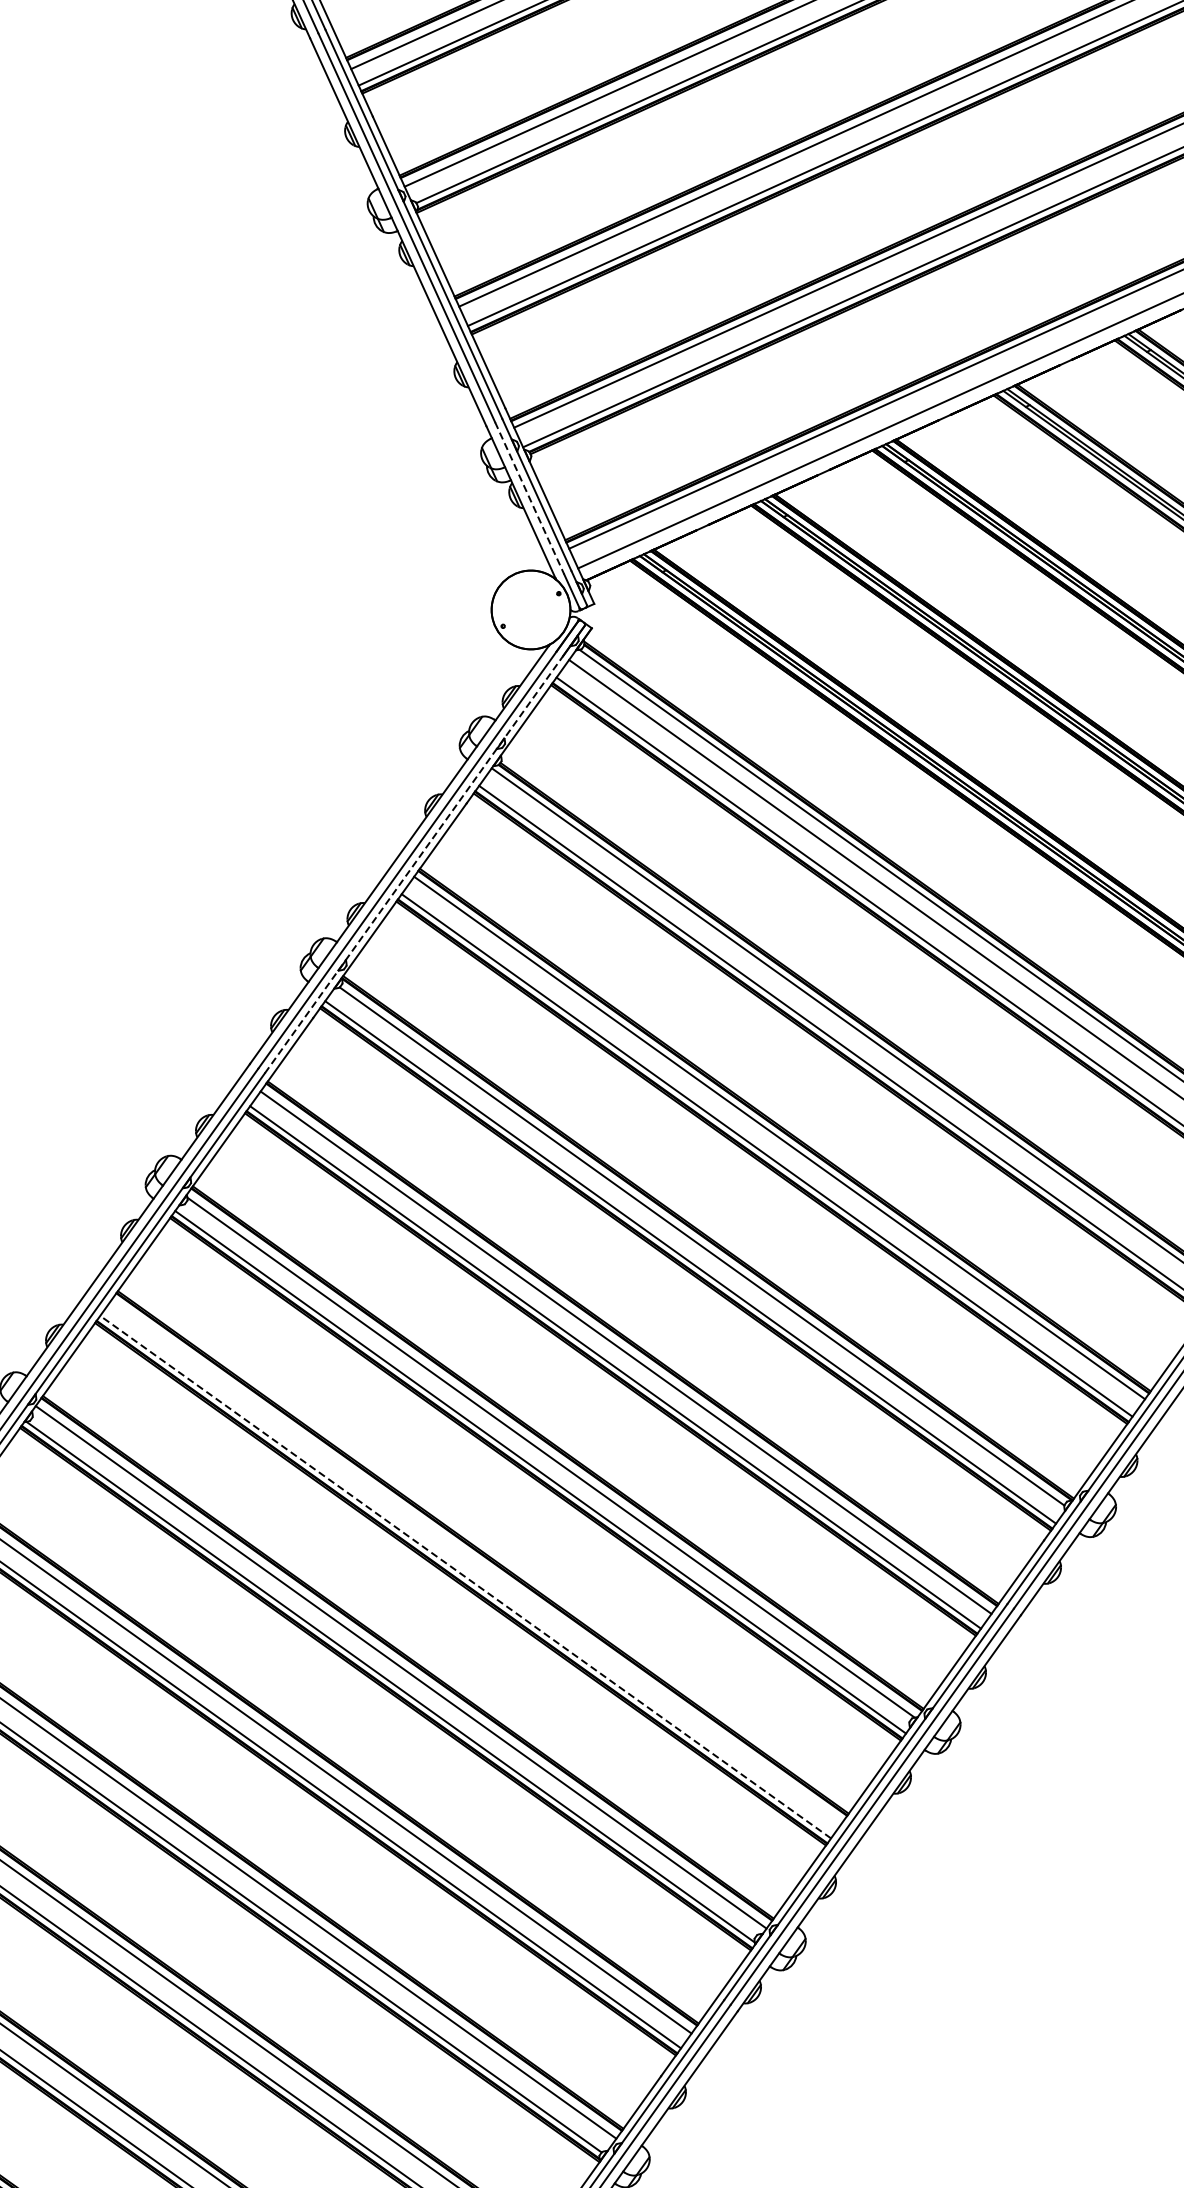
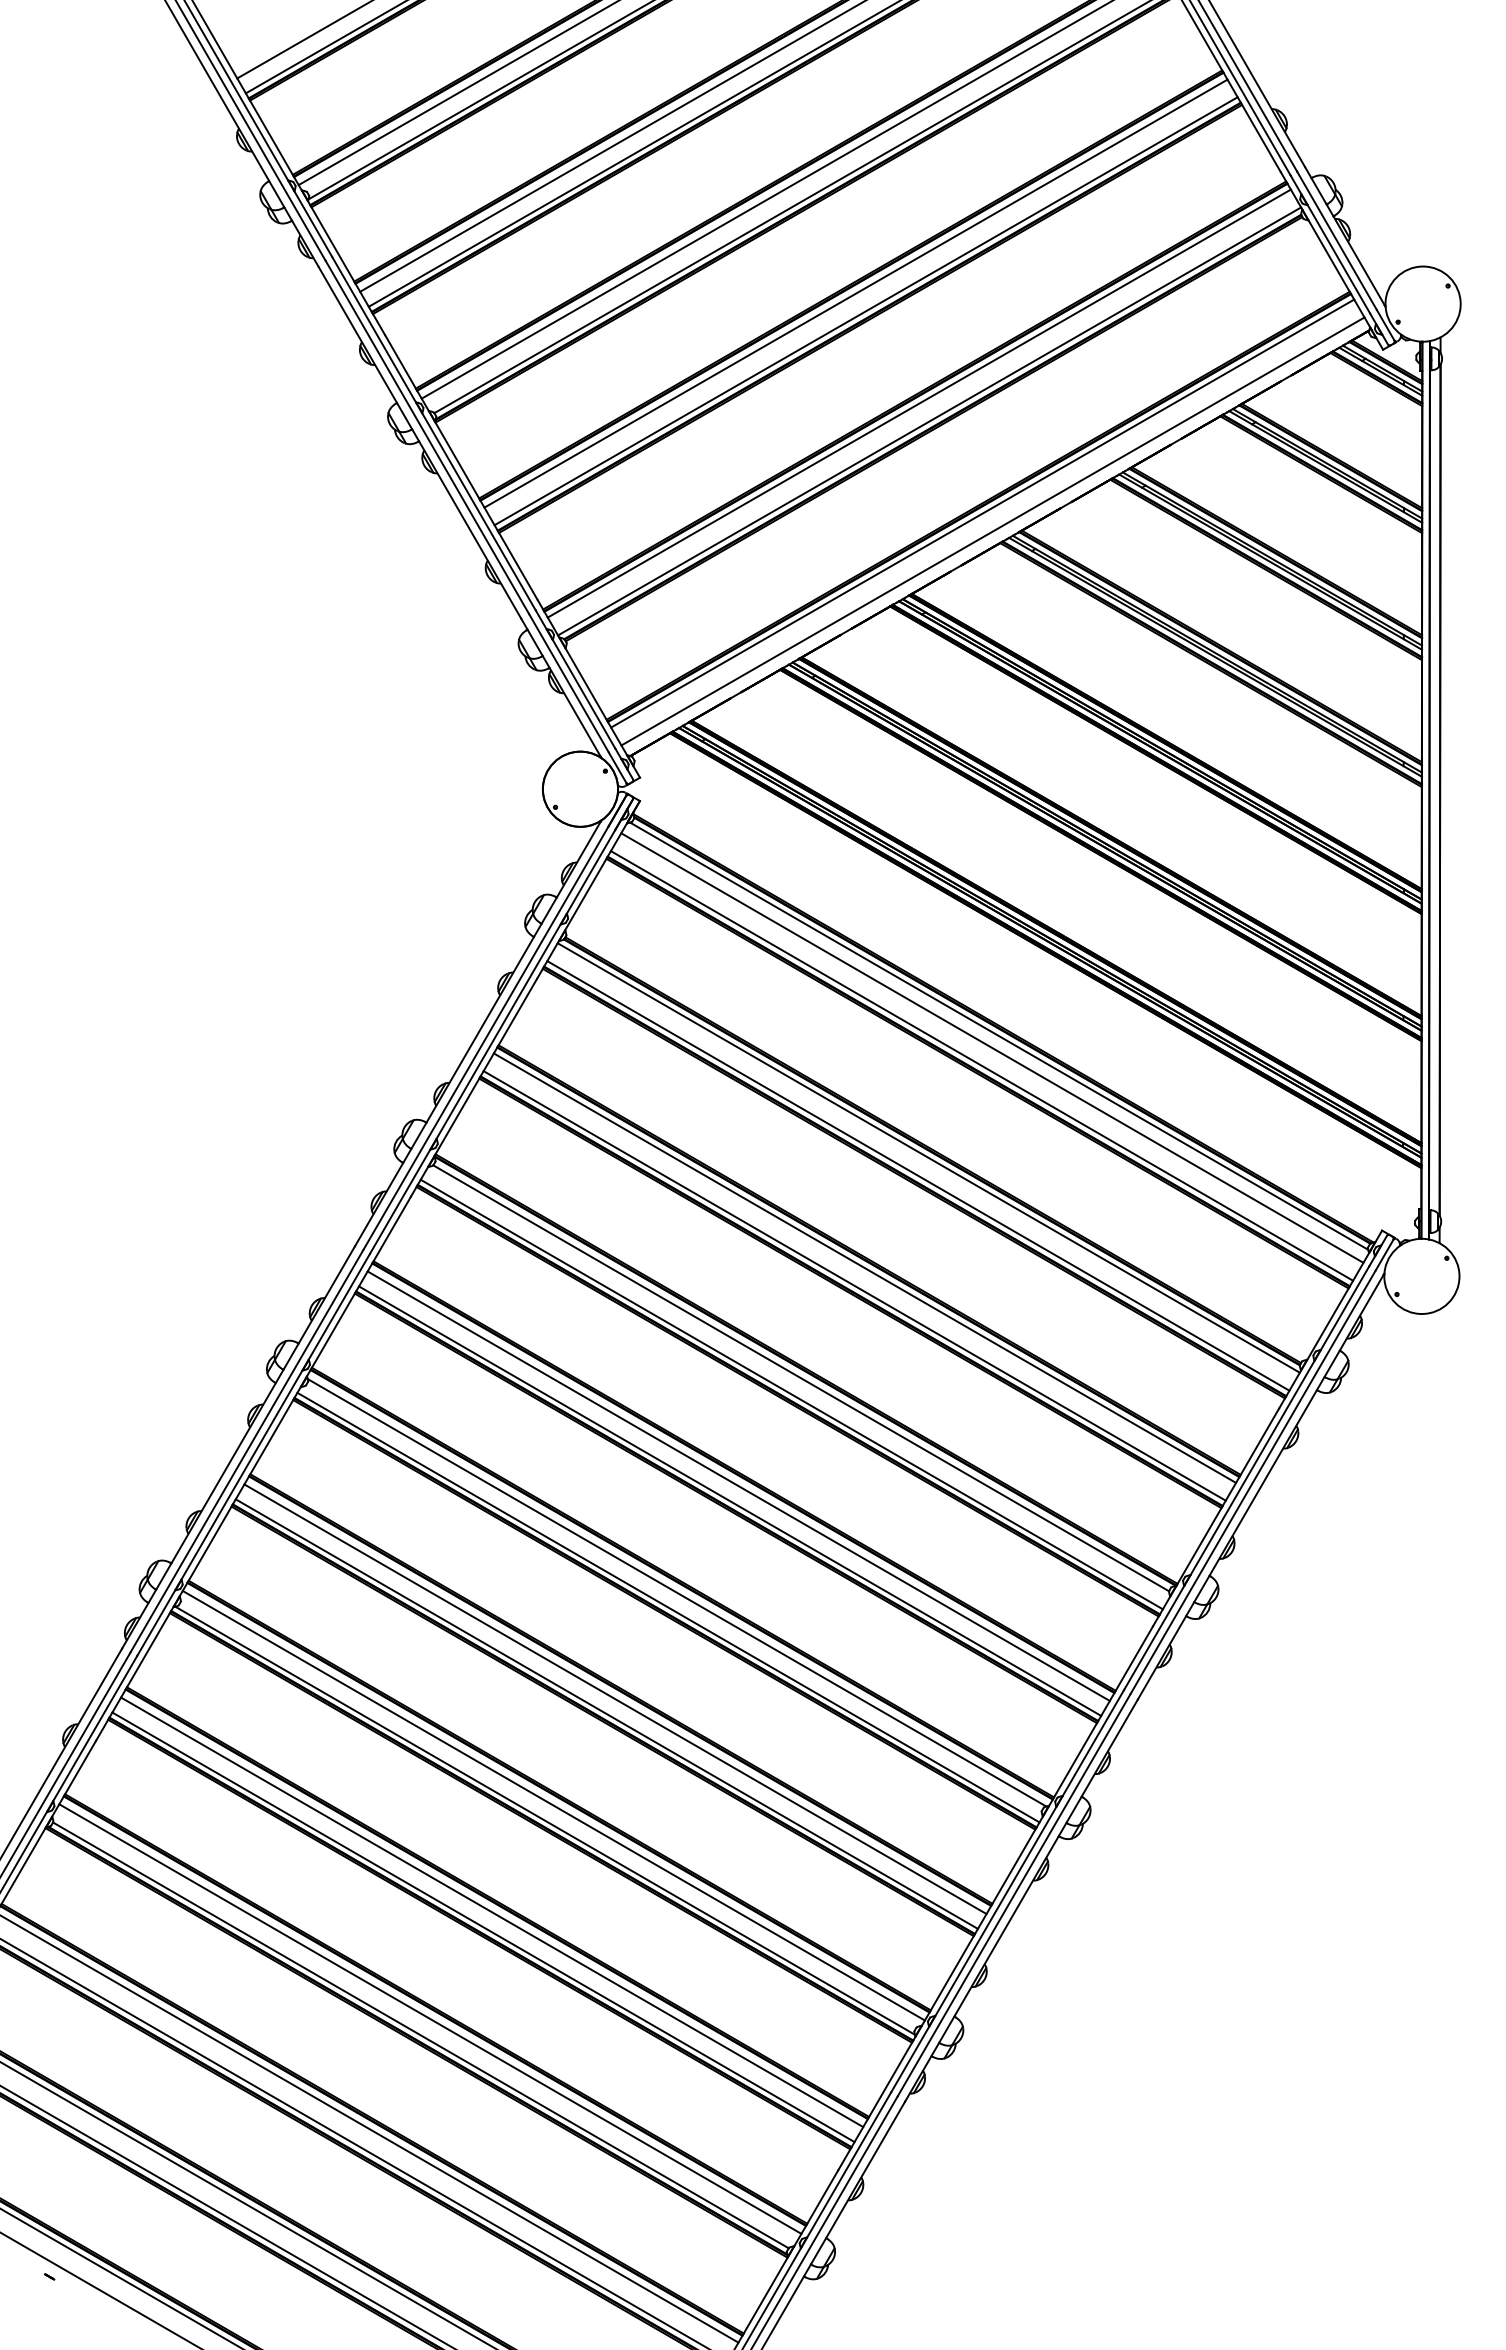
line: (529, 498) -> (568, 683), dashed -> solid
line: (413, 864) -> (492, 1041), dashed -> solid
line: (476, 1562) -> (615, 1699), added
line: (465, 1577) -> (606, 1714), dashed -> solid

